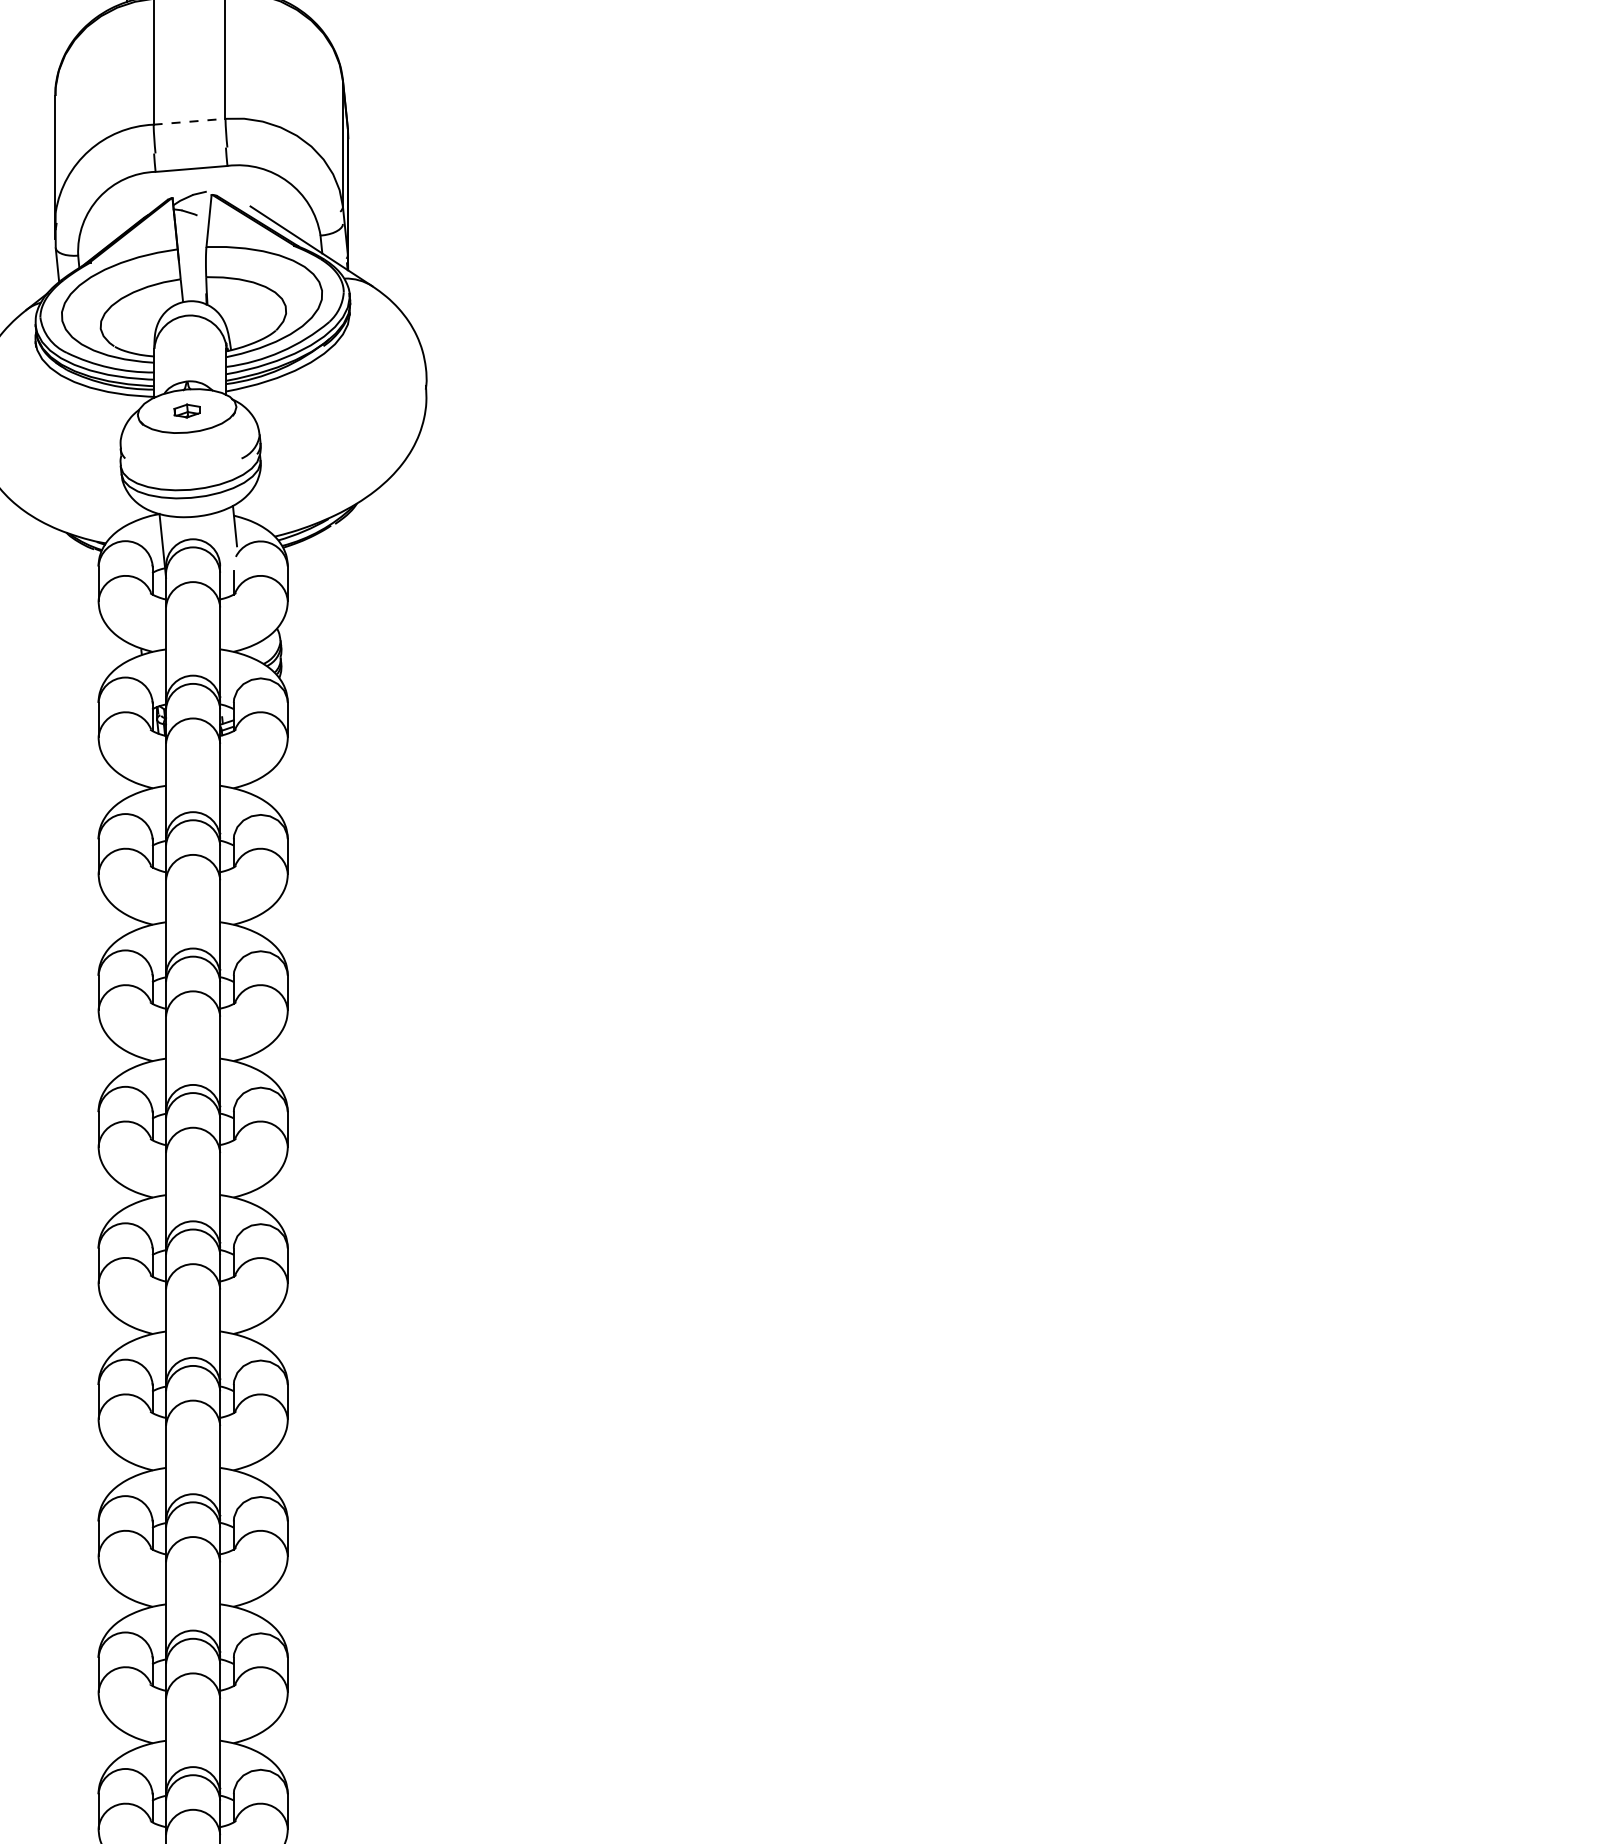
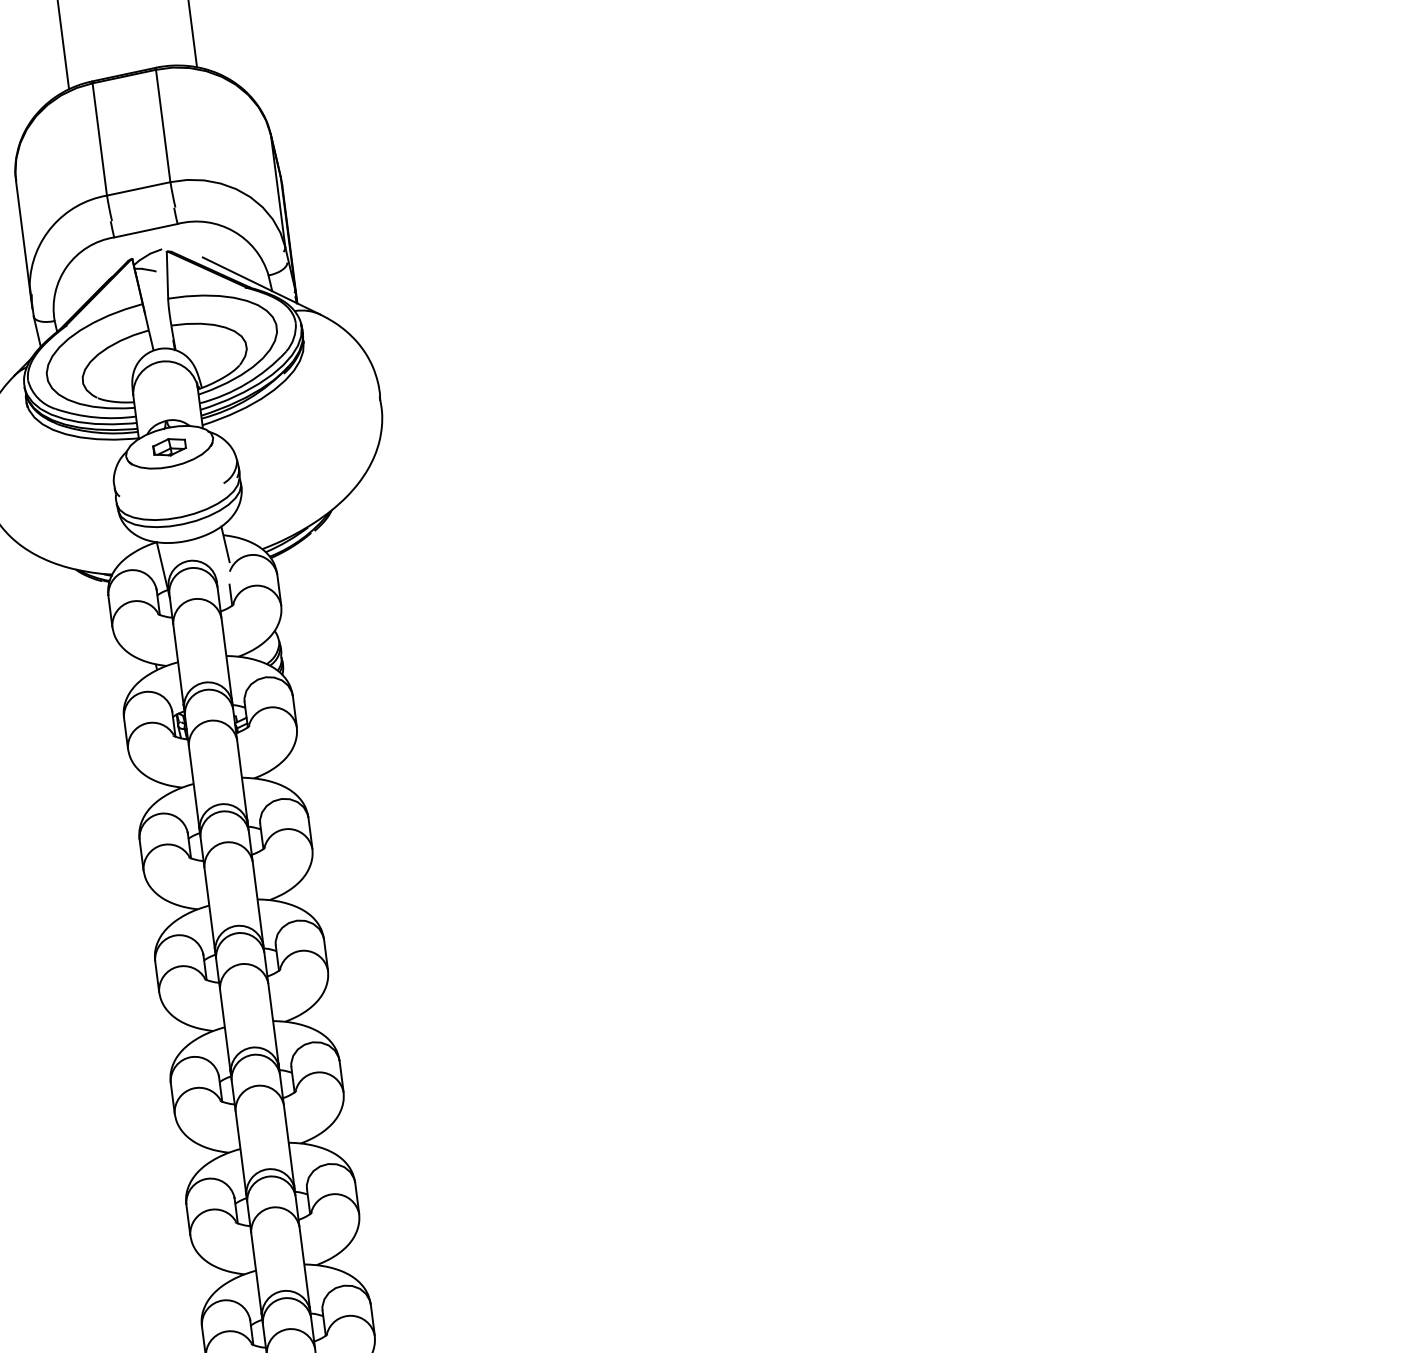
line: (189, 121) -> (138, 188), dashed -> solid
part: (186, 410) -> (169, 446), size x1.43

